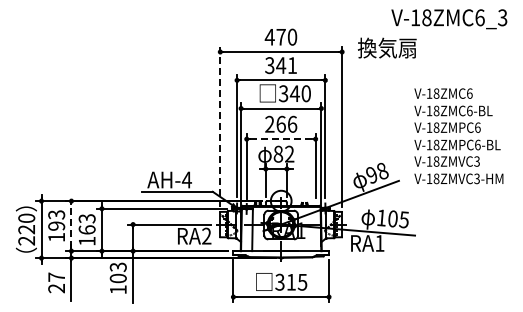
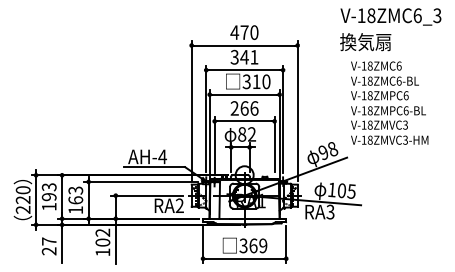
text: (387, 47) -> (365, 41), moved
text: (294, 93) -> (256, 81), 340 -> 310
line: (220, 126) -> (191, 110), dashed -> solid
text: (458, 136) -> (389, 103), moved
line: (281, 139) -> (244, 121), dashed -> solid
line: (71, 226) -> (62, 197), dashed -> solid
text: (379, 243) -> (330, 212), RA1 -> RA3
text: (118, 266) -> (103, 232), 103 -> 102
text: (297, 281) -> (258, 245), 315 -> 369

